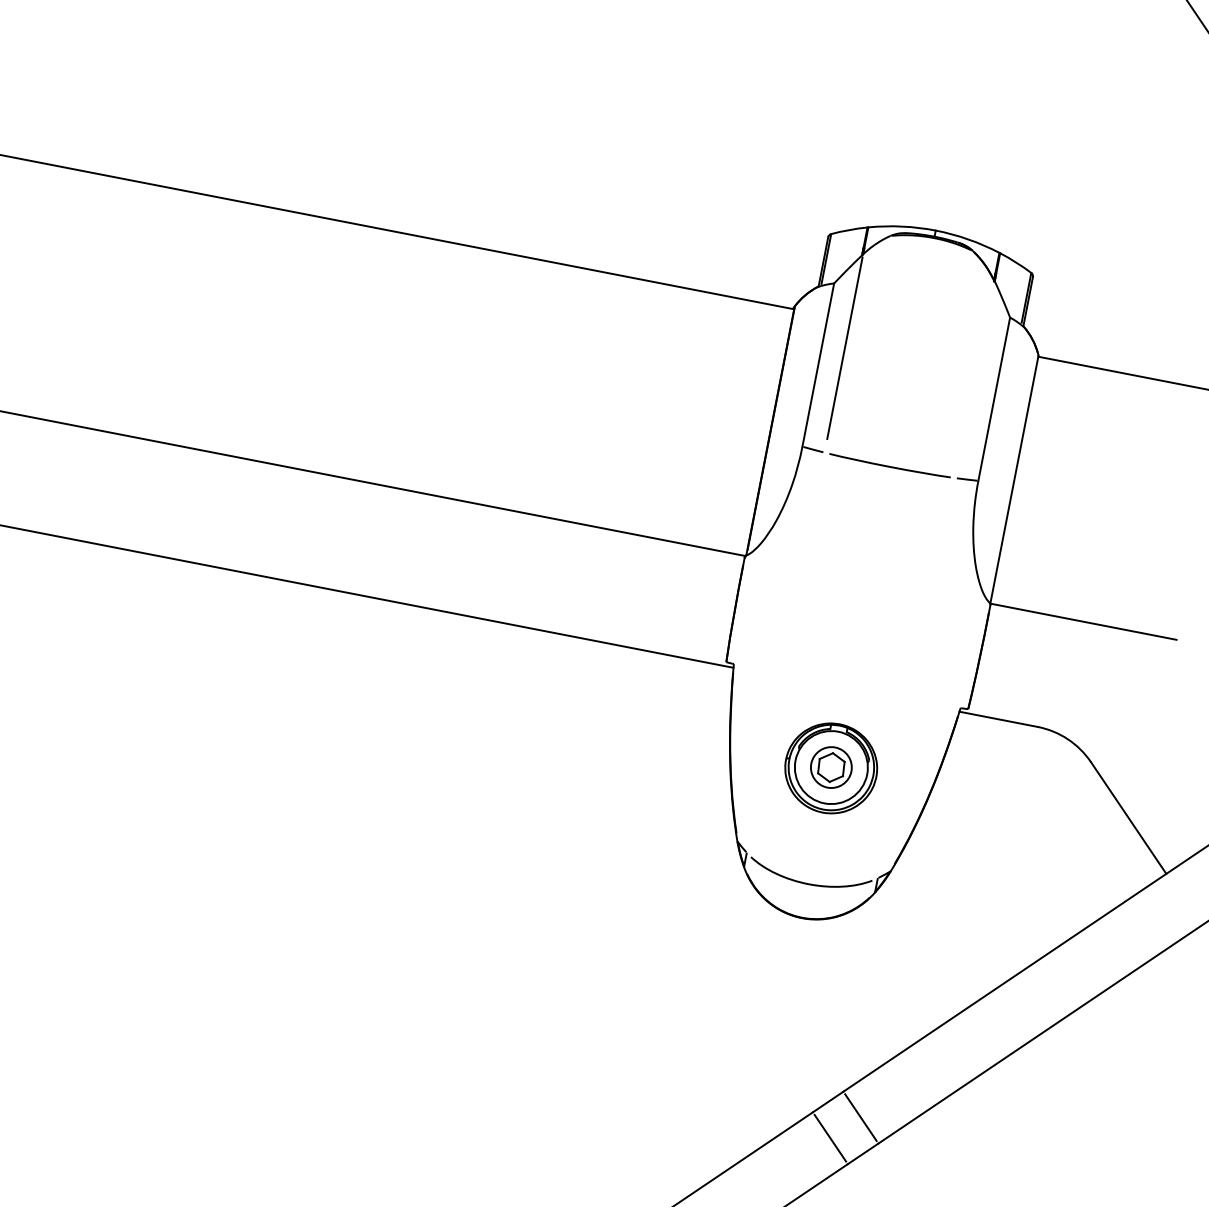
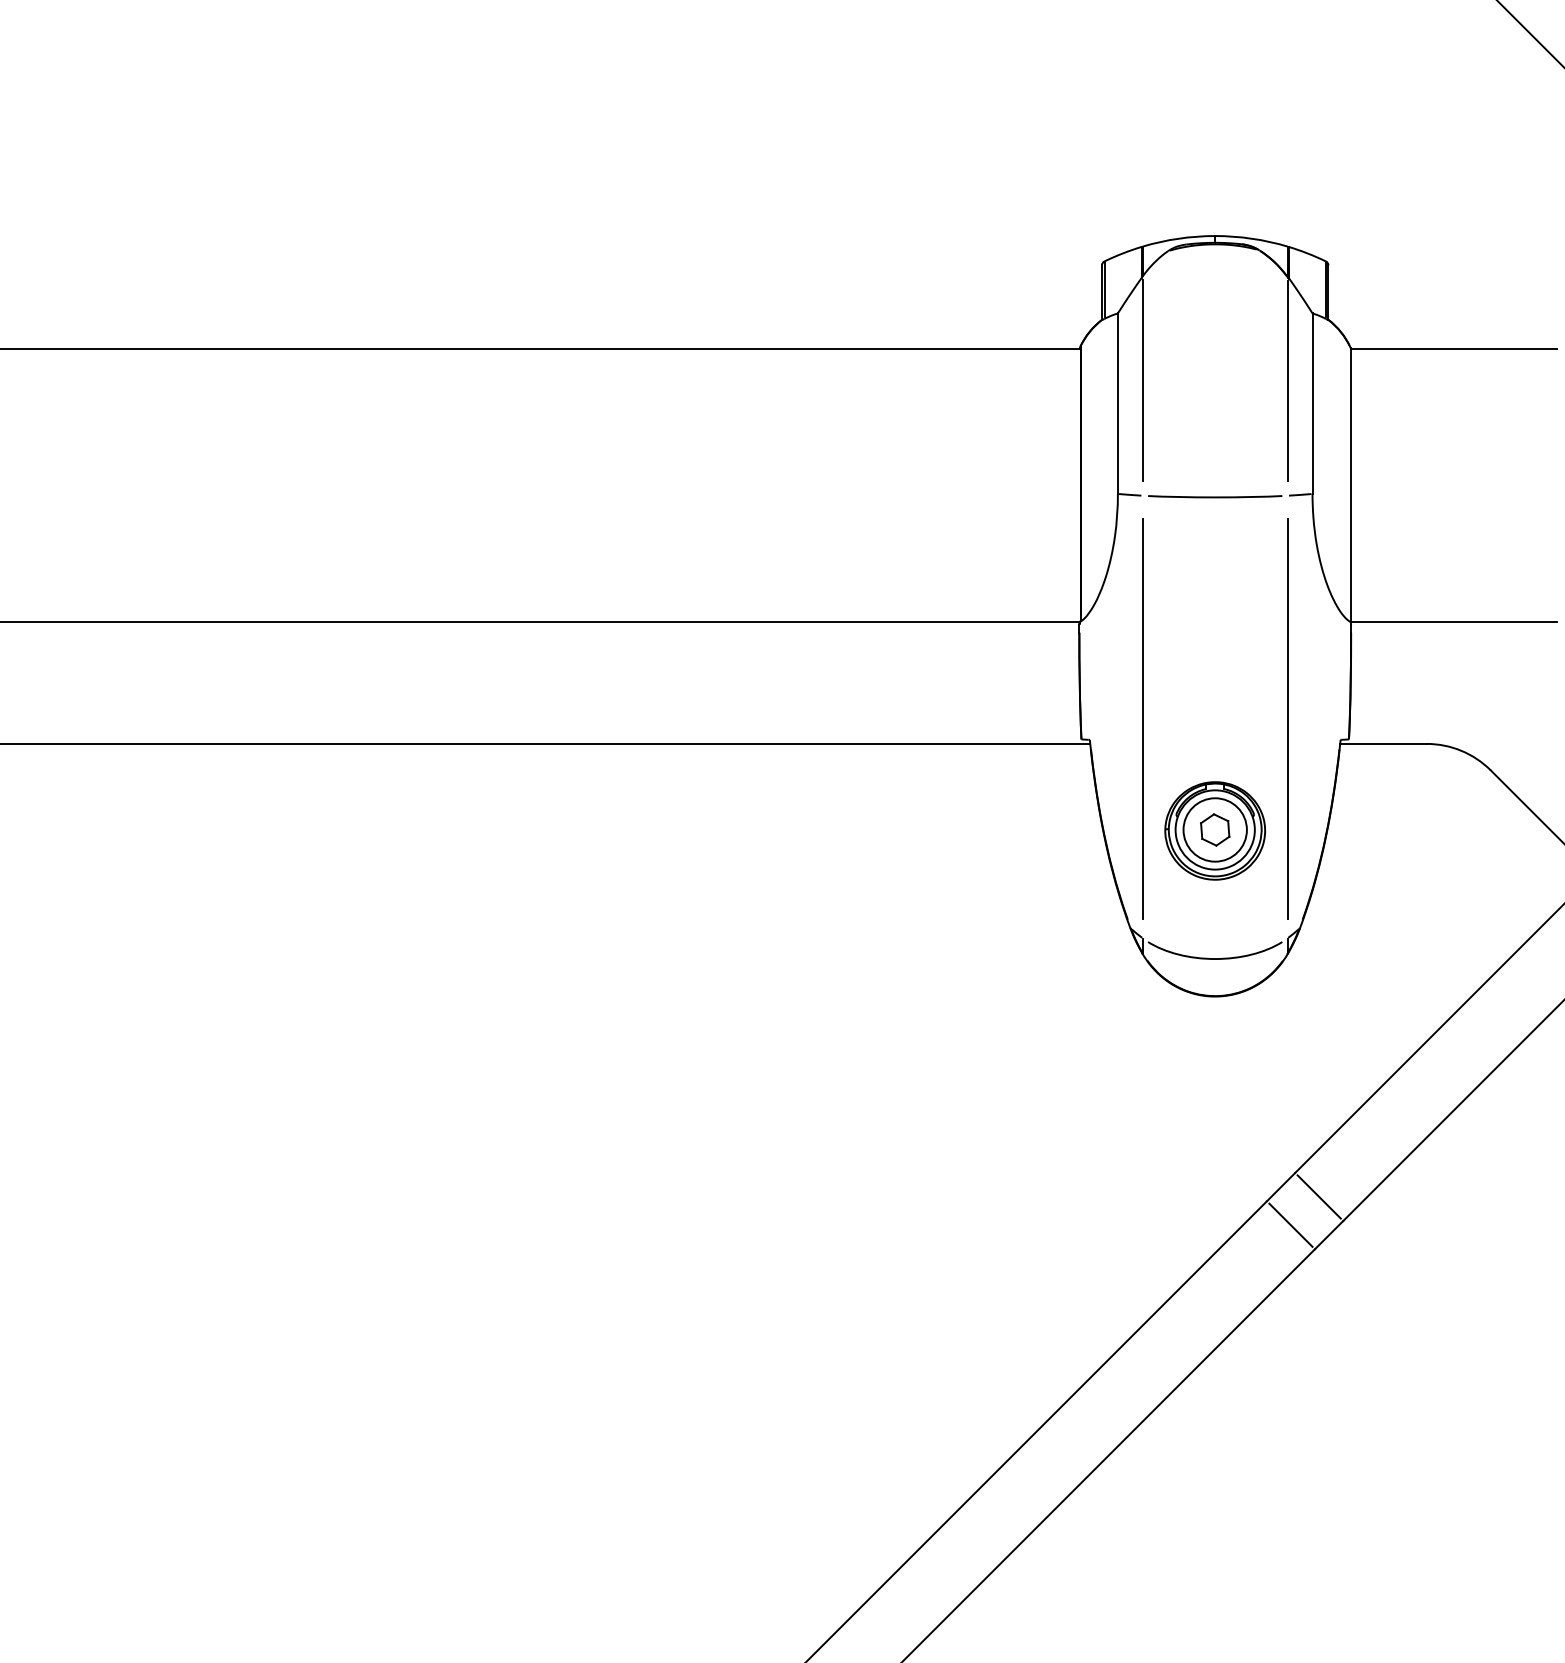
line: (975, 373) -> (1287, 380), added
line: (785, 653) -> (1142, 718), added
line: (916, 679) -> (1287, 718), added
circle: (830, 767) -> (1214, 829), size x1.43

